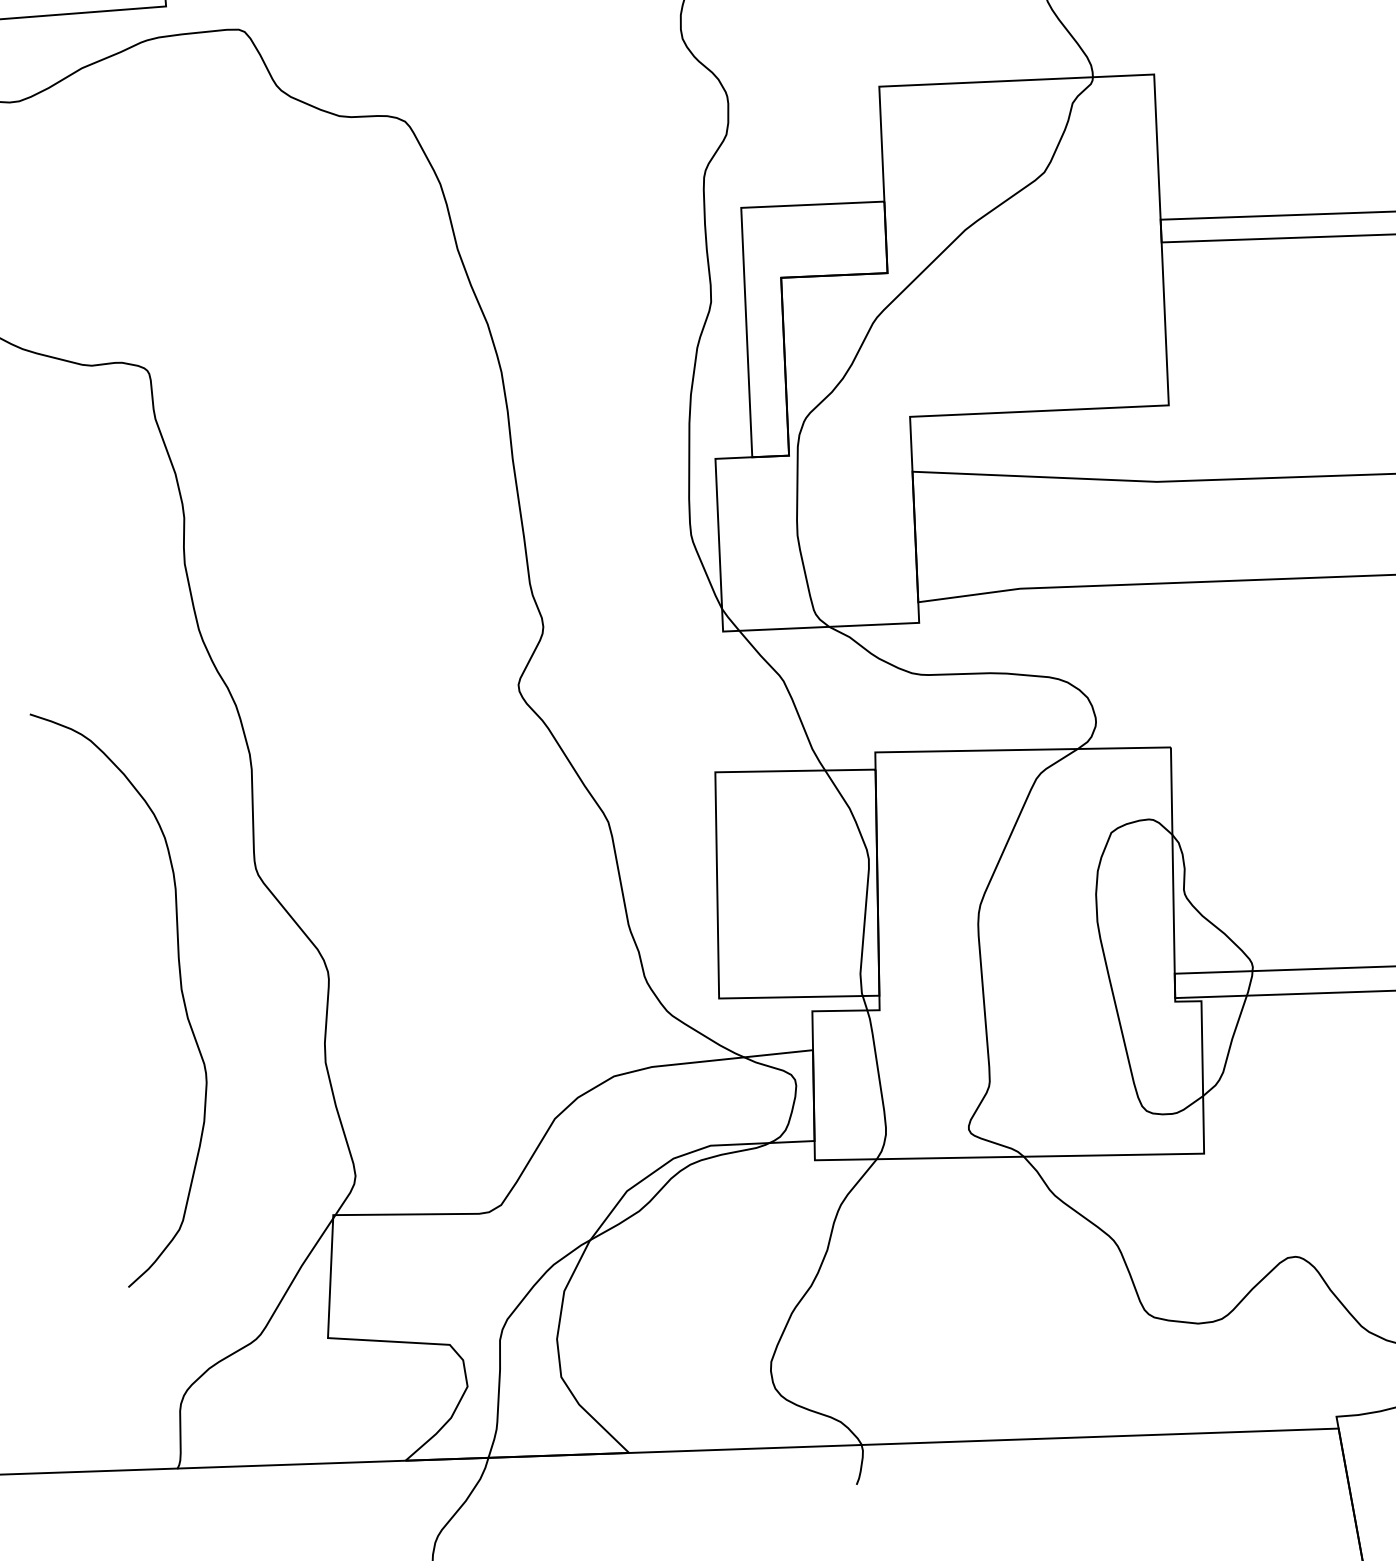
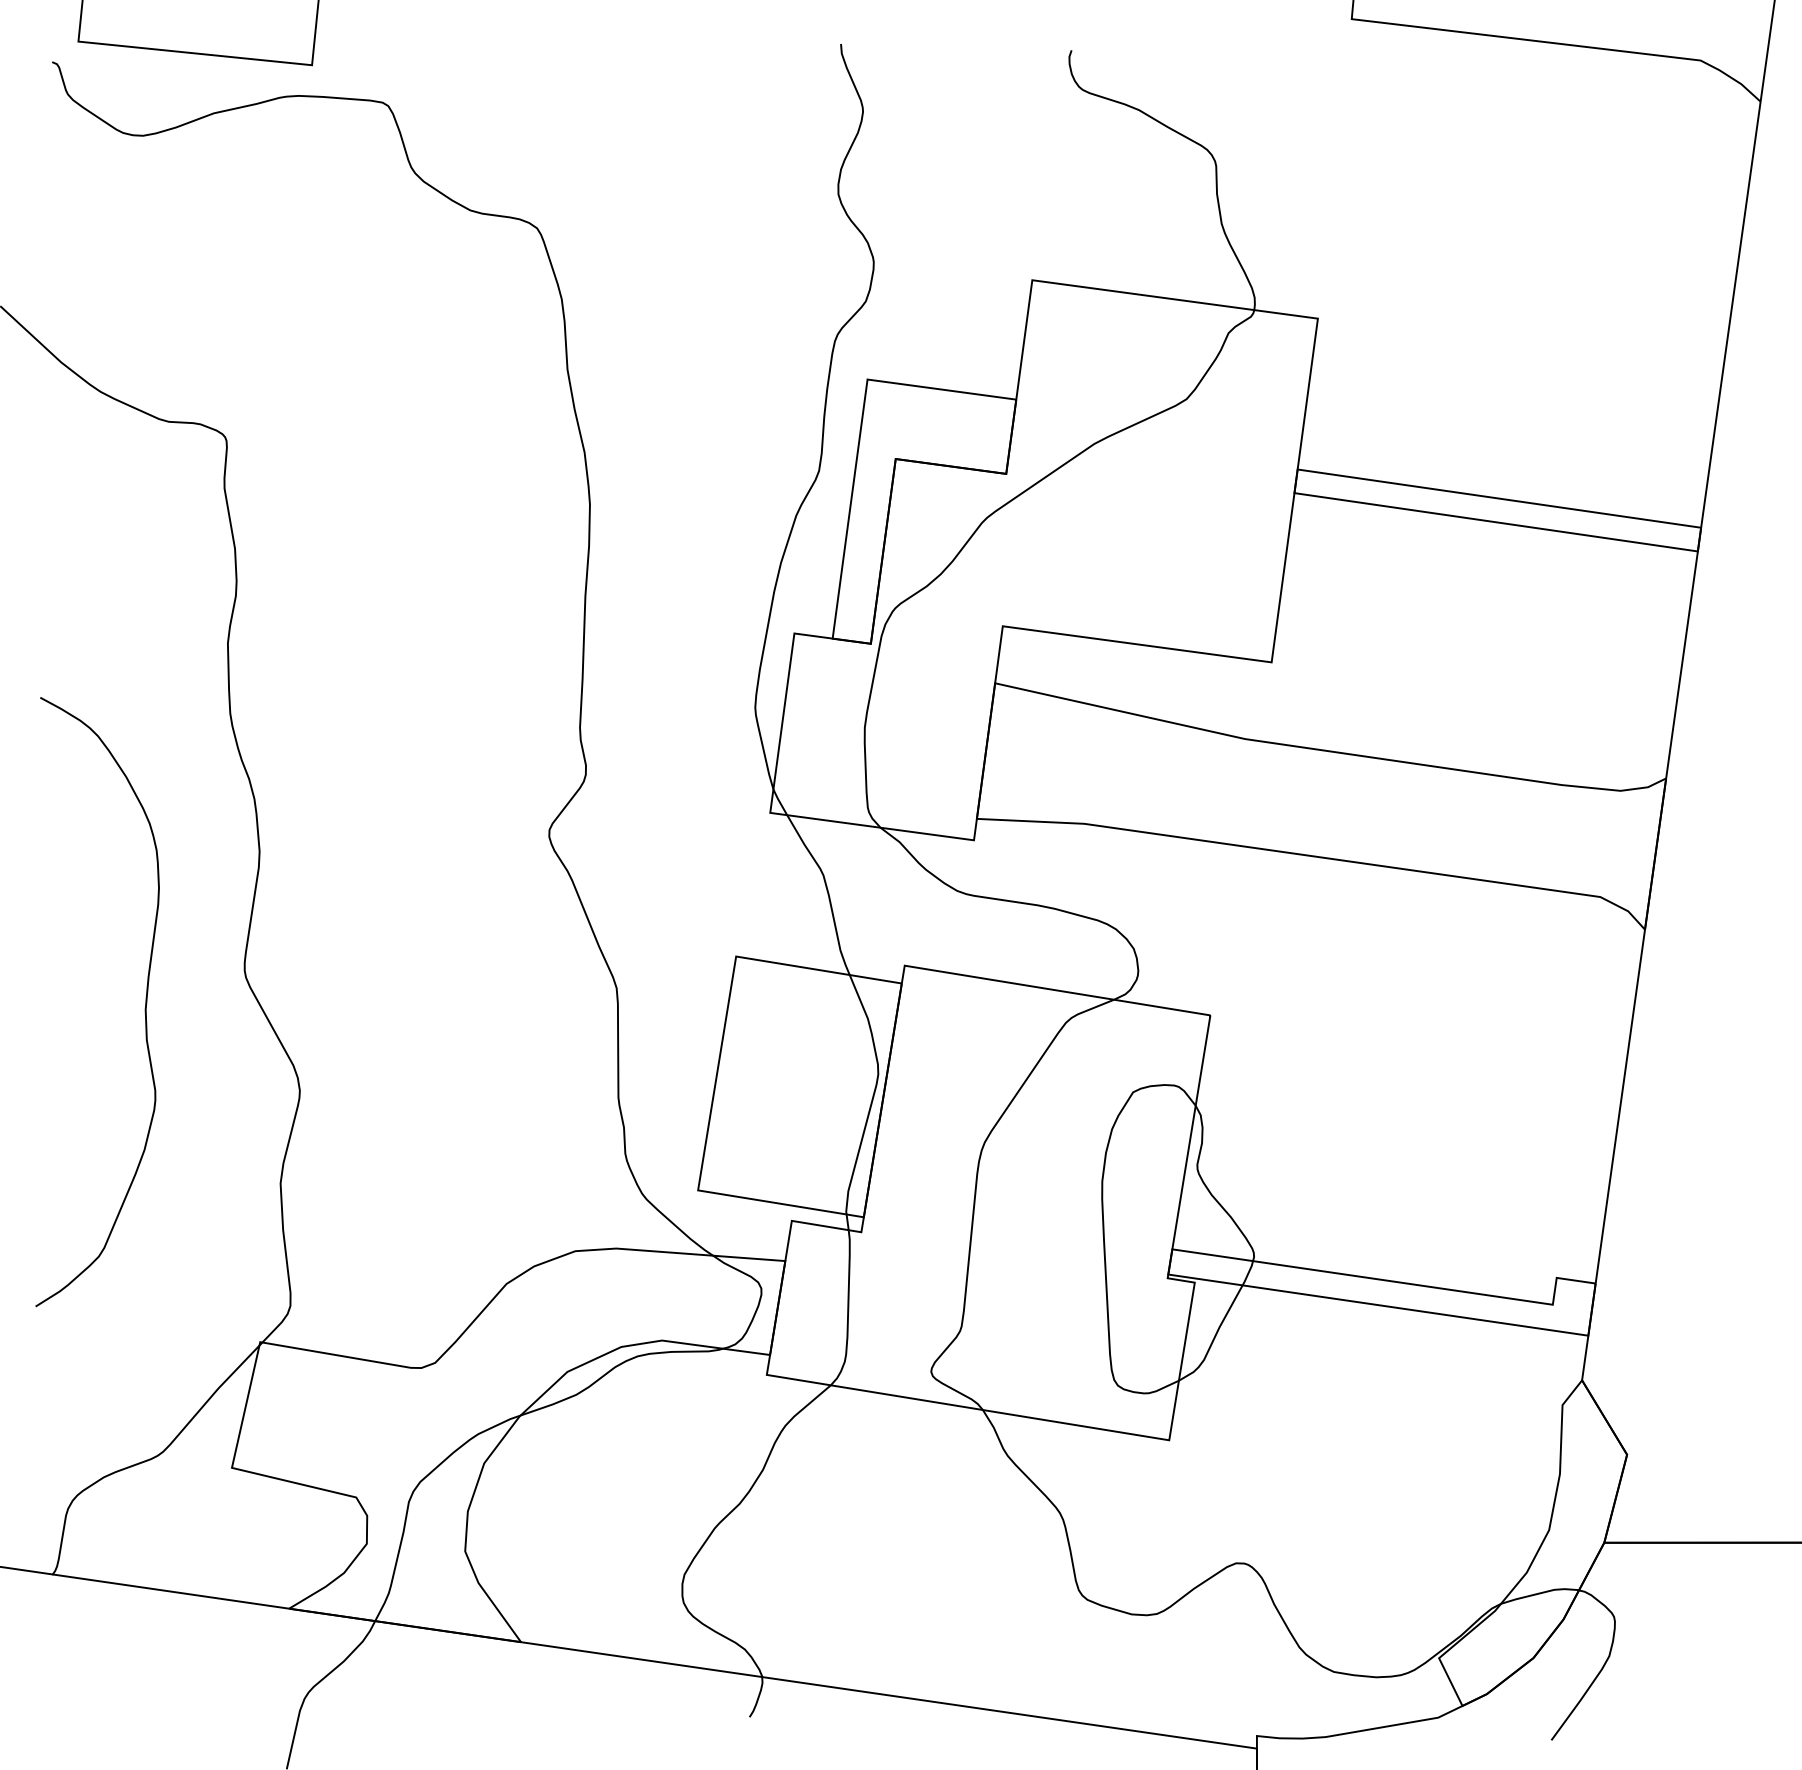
curve: (180, 988) -> (144, 1008), moved

